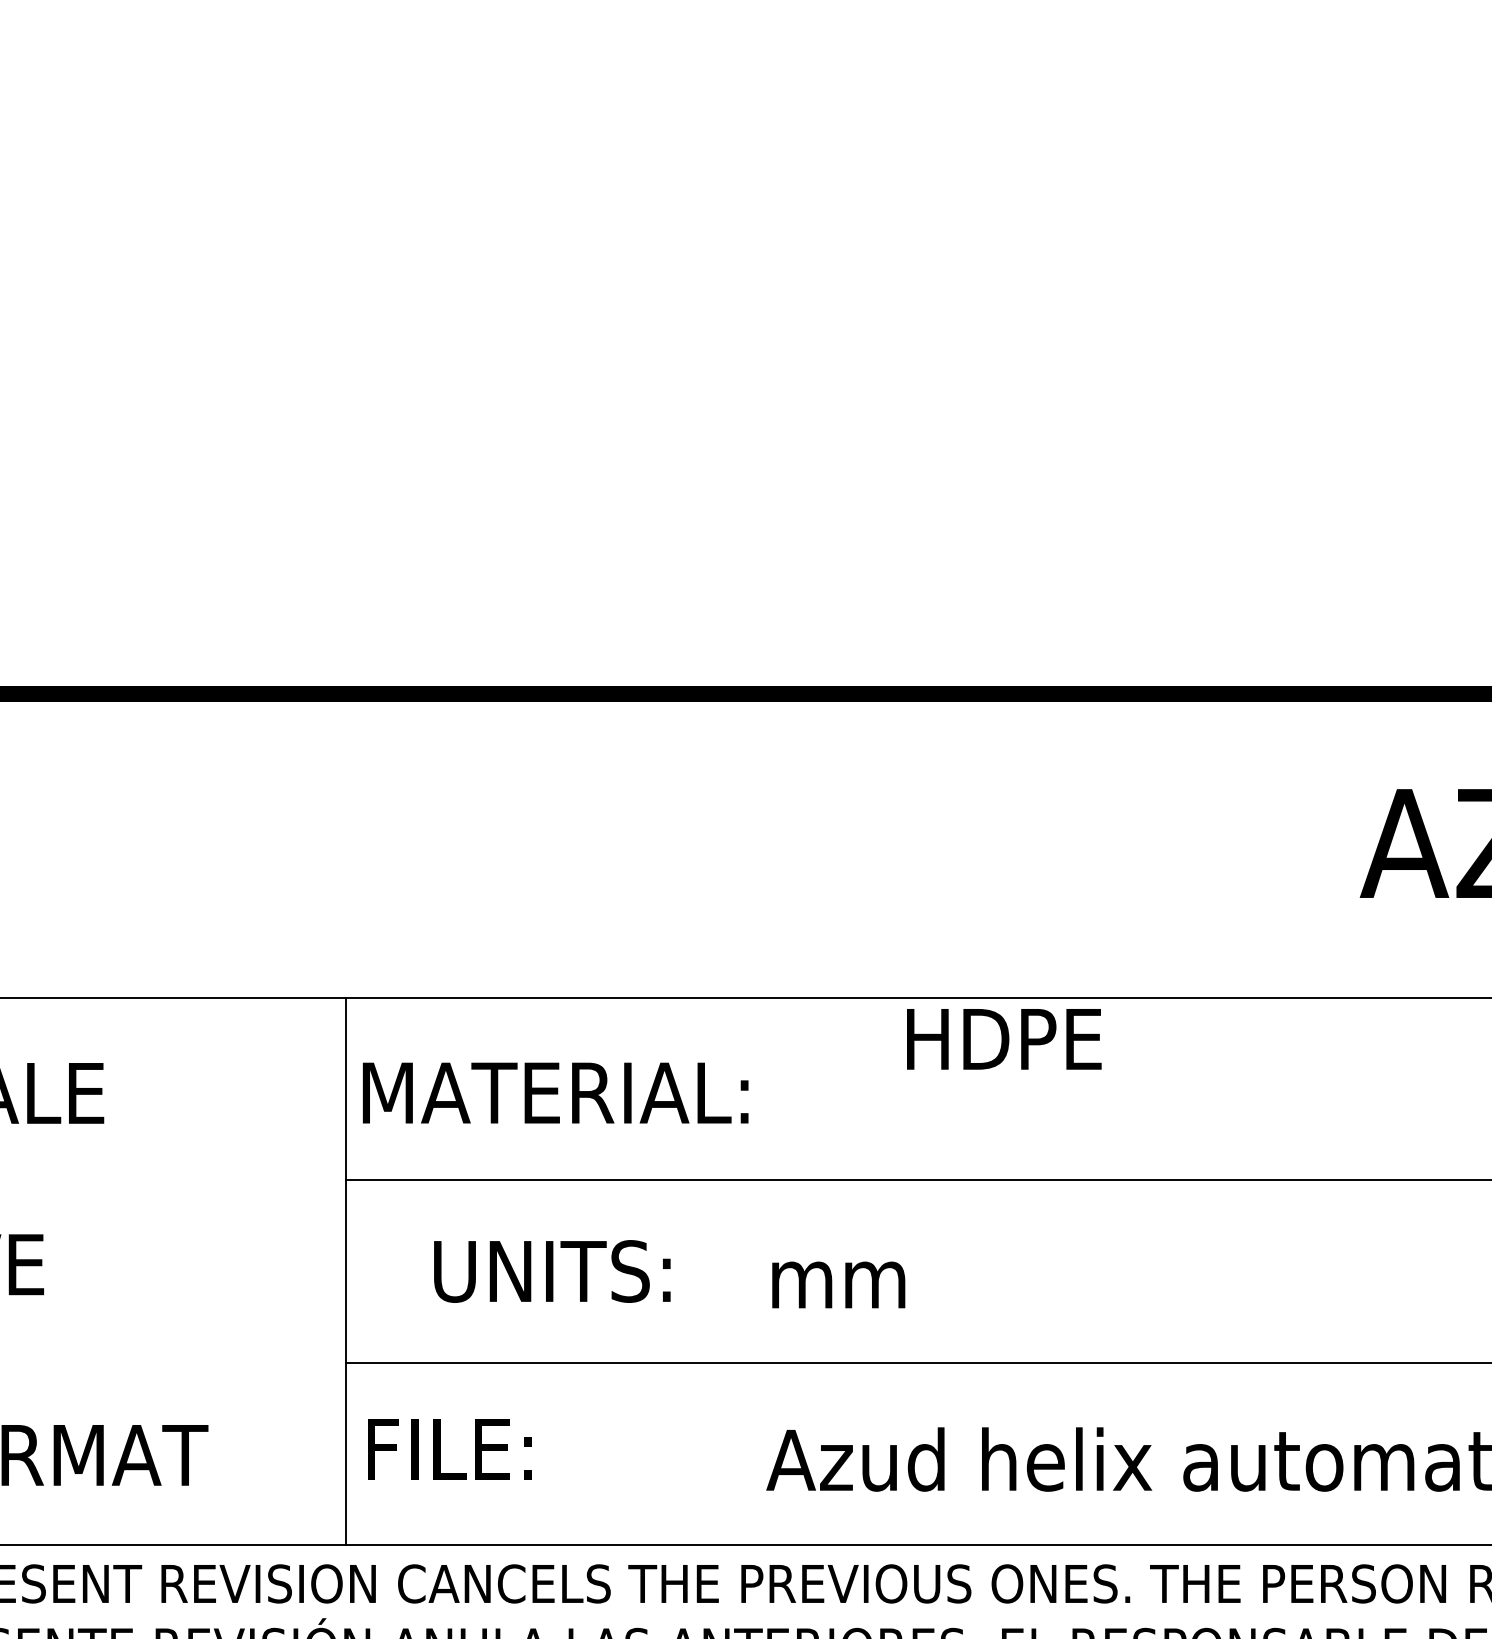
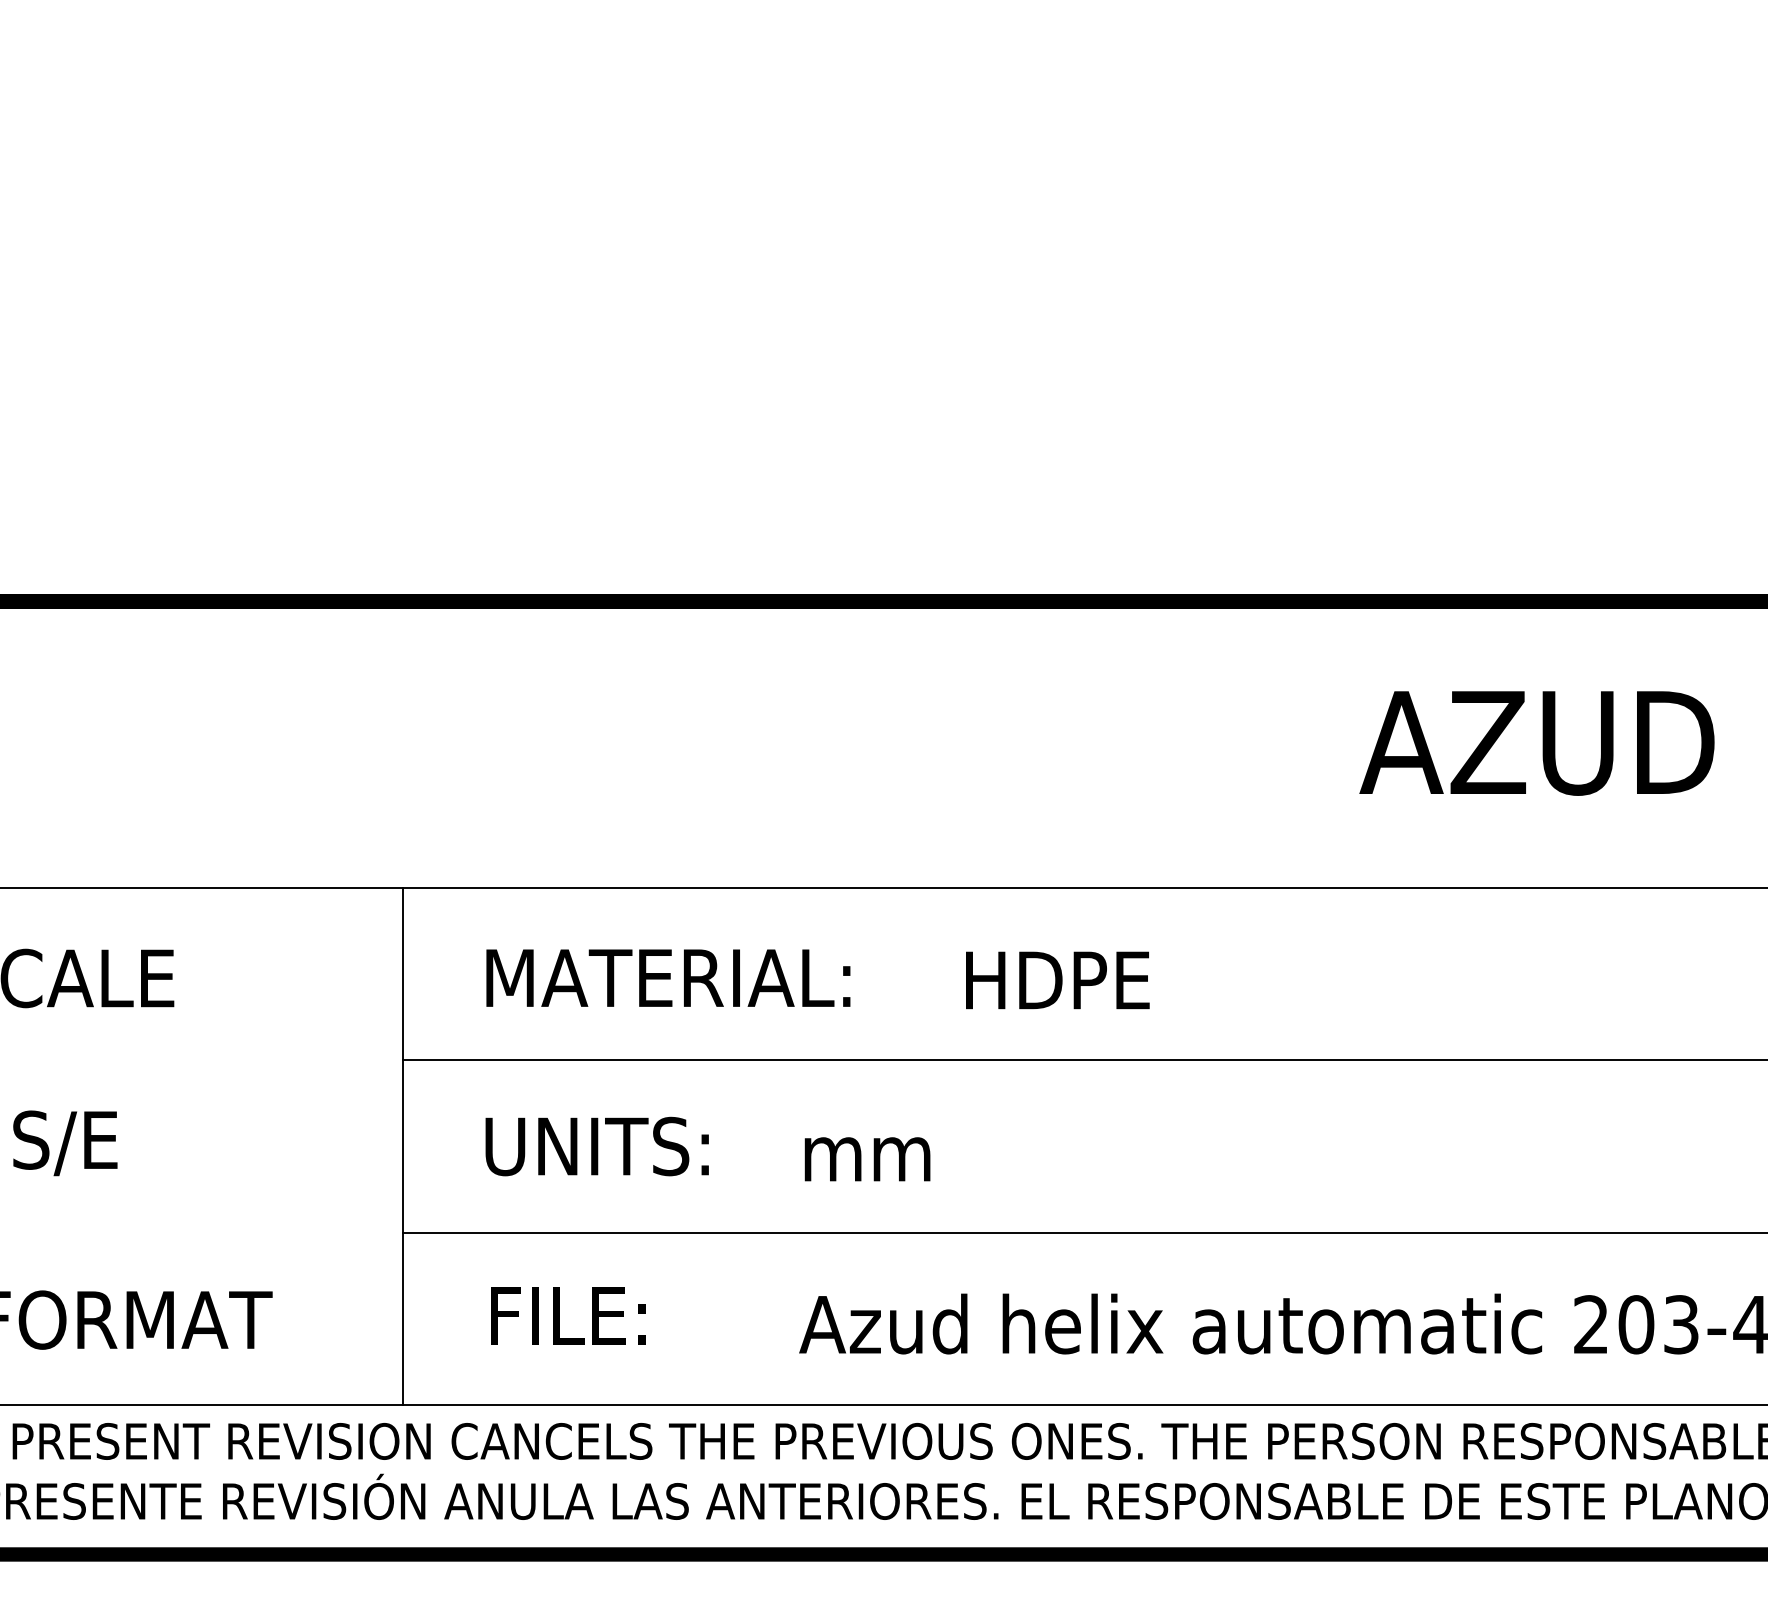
text: (1003, 1039) -> (1057, 980), moved
text: (555, 1092) -> (668, 977), moved
text: (449, 1449) -> (568, 1315), moved

